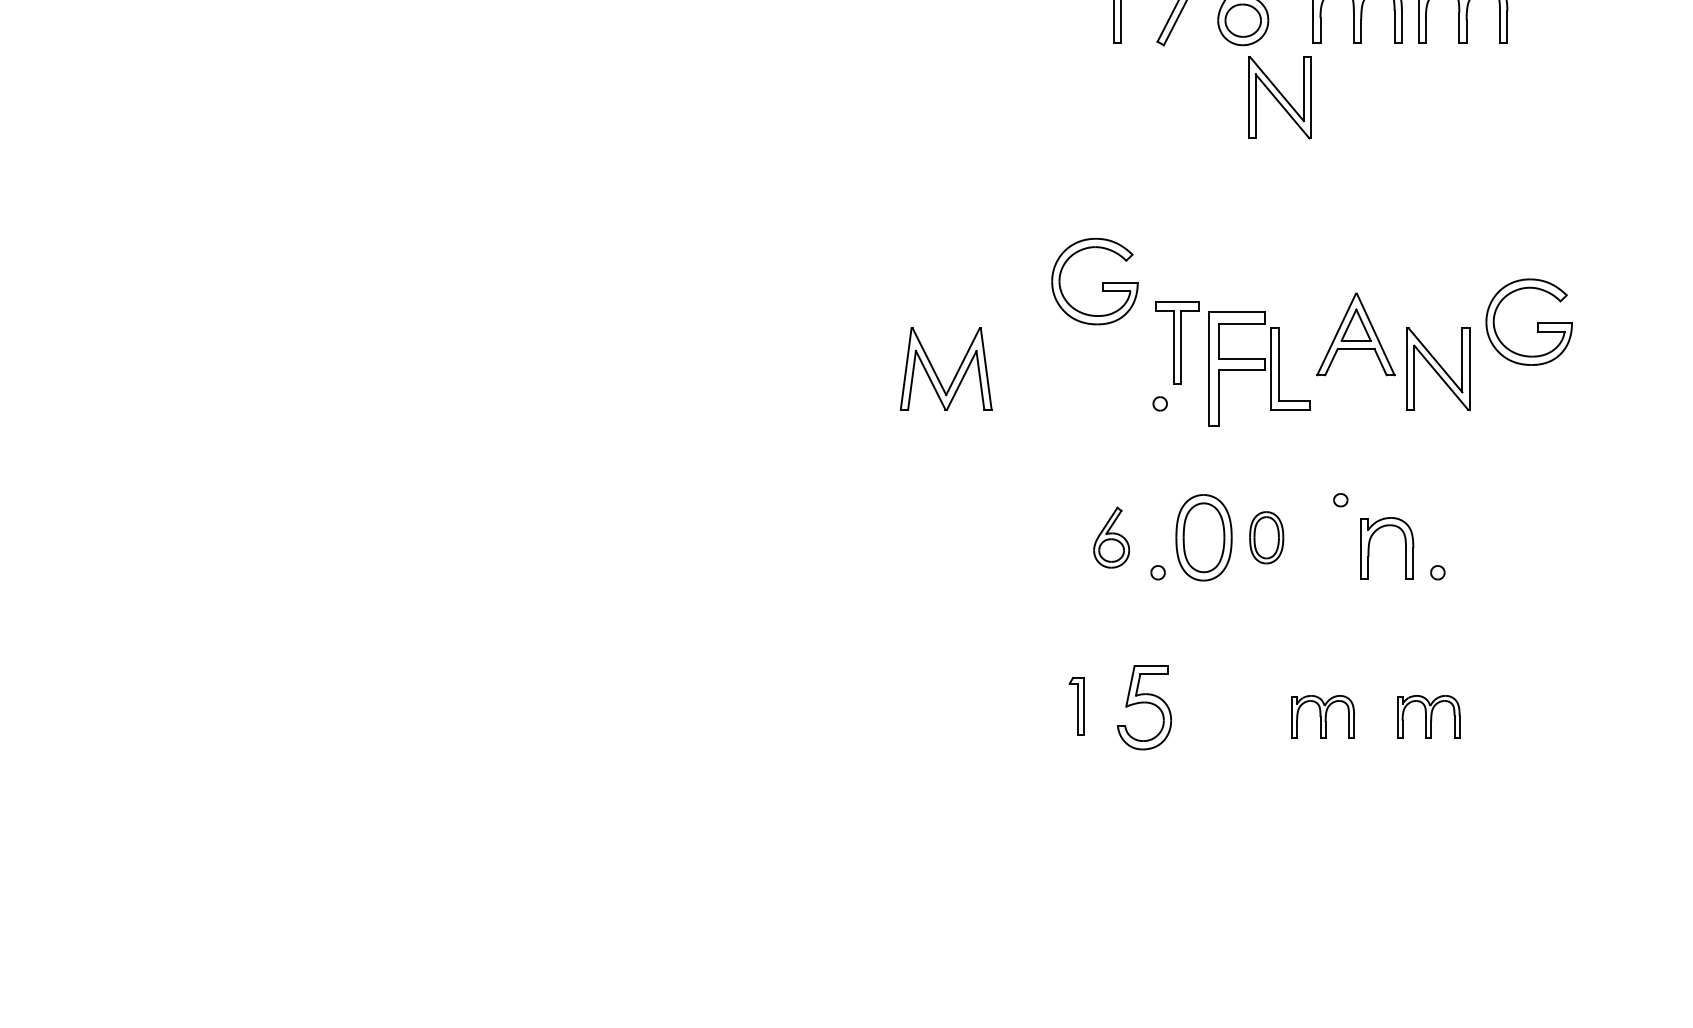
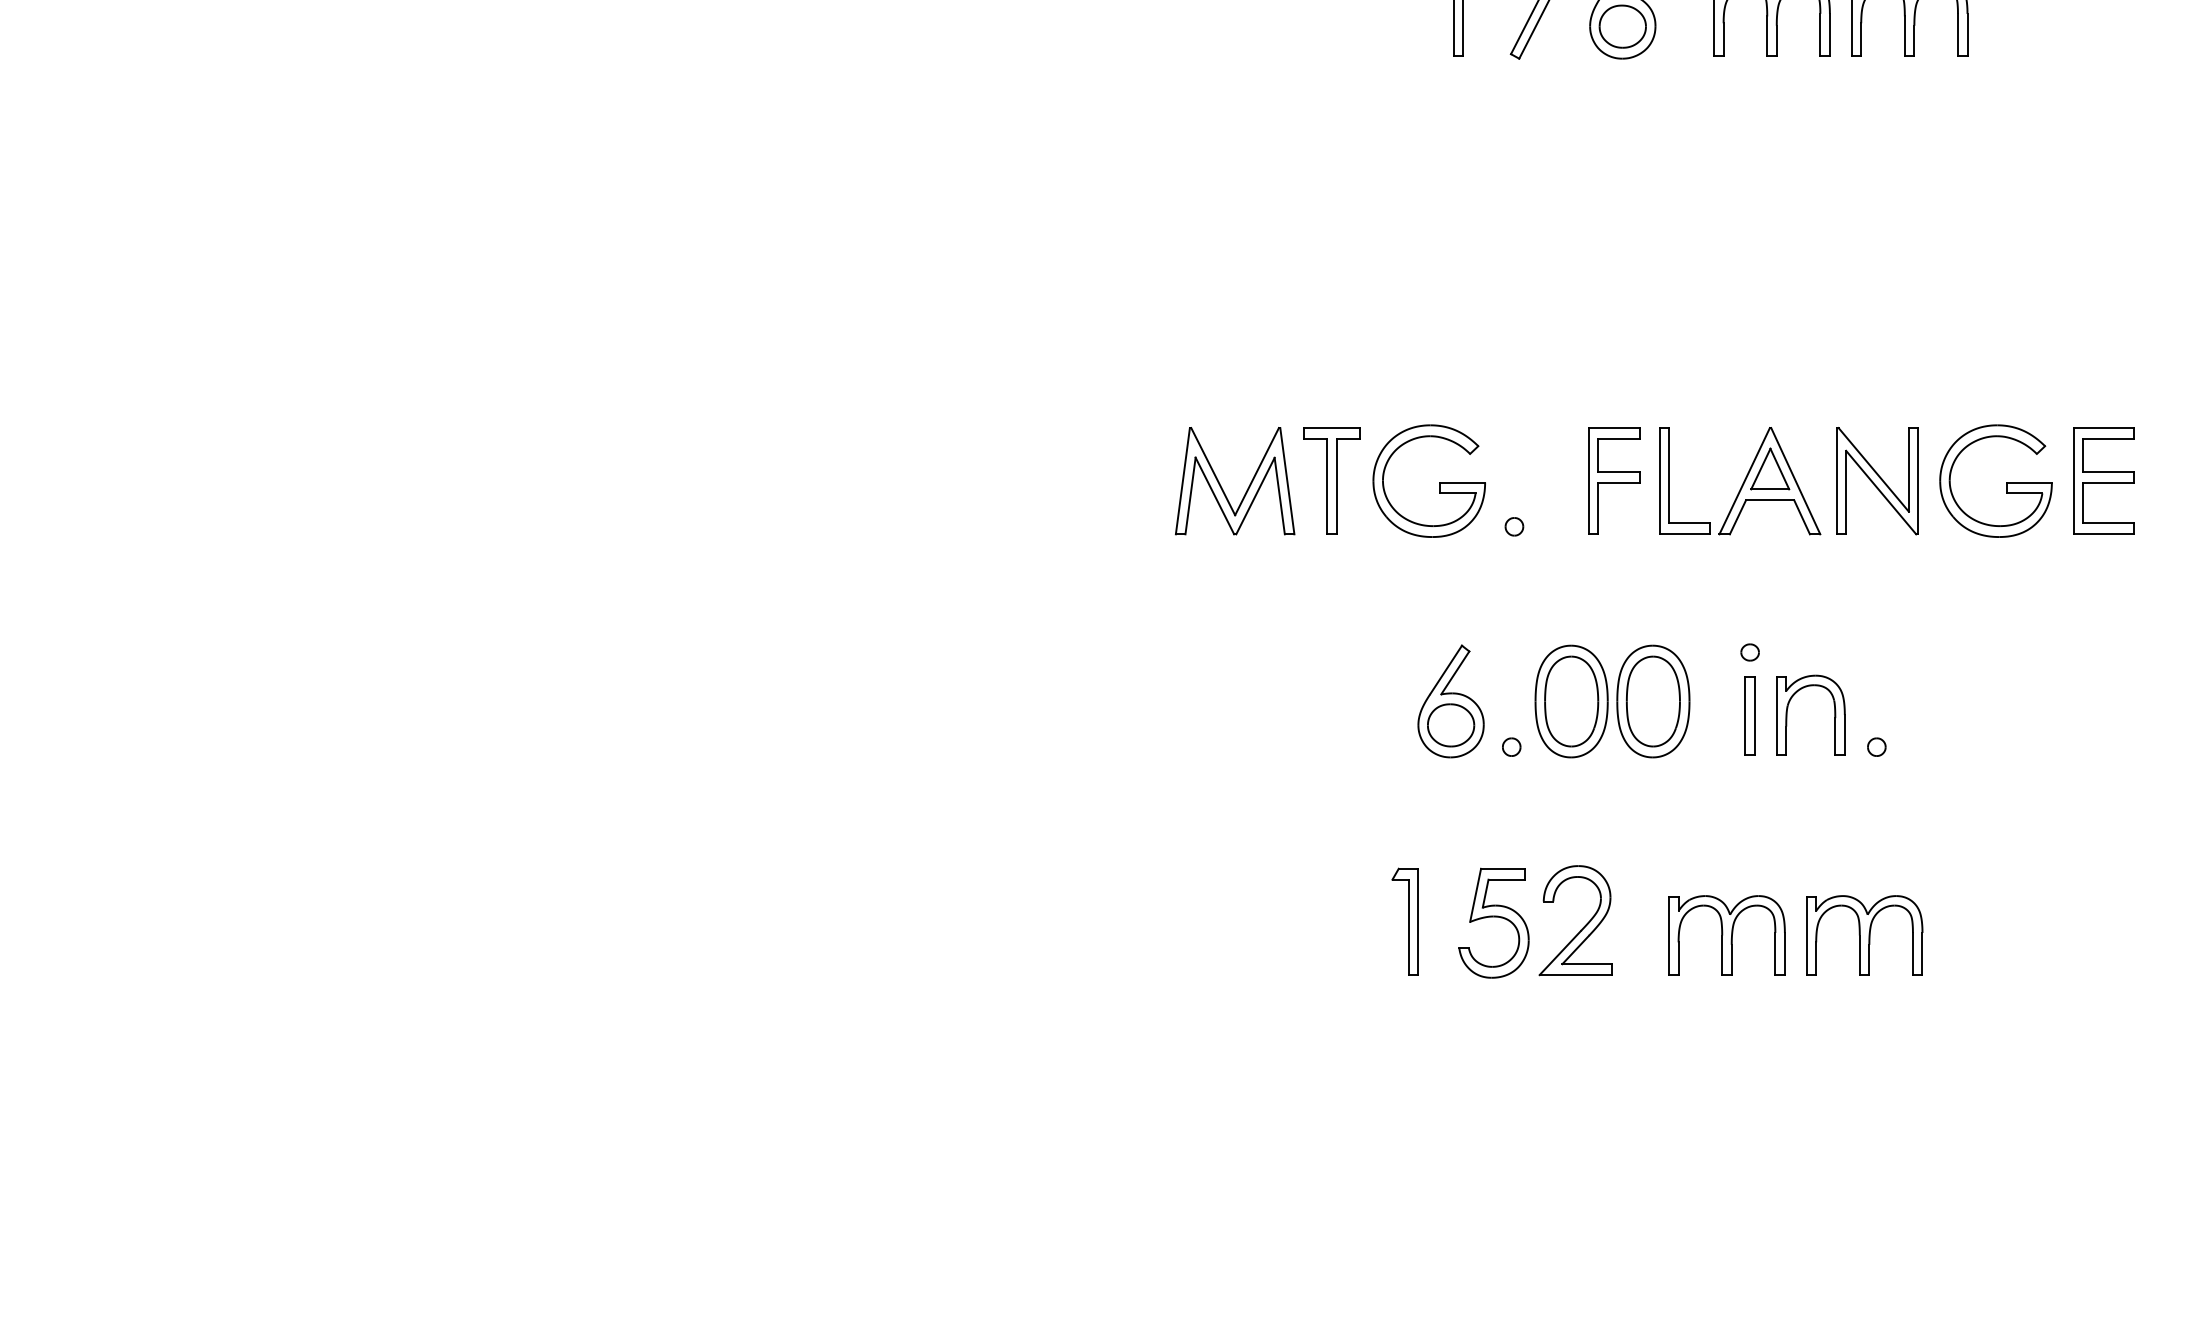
part: (1279, 97) -> (1670, 127), removed
part: (1102, 282) -> (1439, 482), moved
part: (1537, 323) -> (2006, 482), moved
part: (1355, 334) -> (1769, 481), moved
part: (1177, 342) -> (1331, 480), moved
part: (1236, 368) -> (1614, 480), size x0.71
part: (1611, 368) -> (2103, 480), added
part: (1111, 537) -> (1450, 701), size x1.43
part: (1266, 537) -> (1653, 701), size x1.67
part: (1340, 548) -> (1749, 715), added
part: (1075, 706) -> (1404, 921), size x1.43
part: (1212, 710) -> (1582, 927), added
part: (1322, 717) -> (1726, 935), size x1.43
part: (1428, 717) -> (1864, 935), size x1.43

